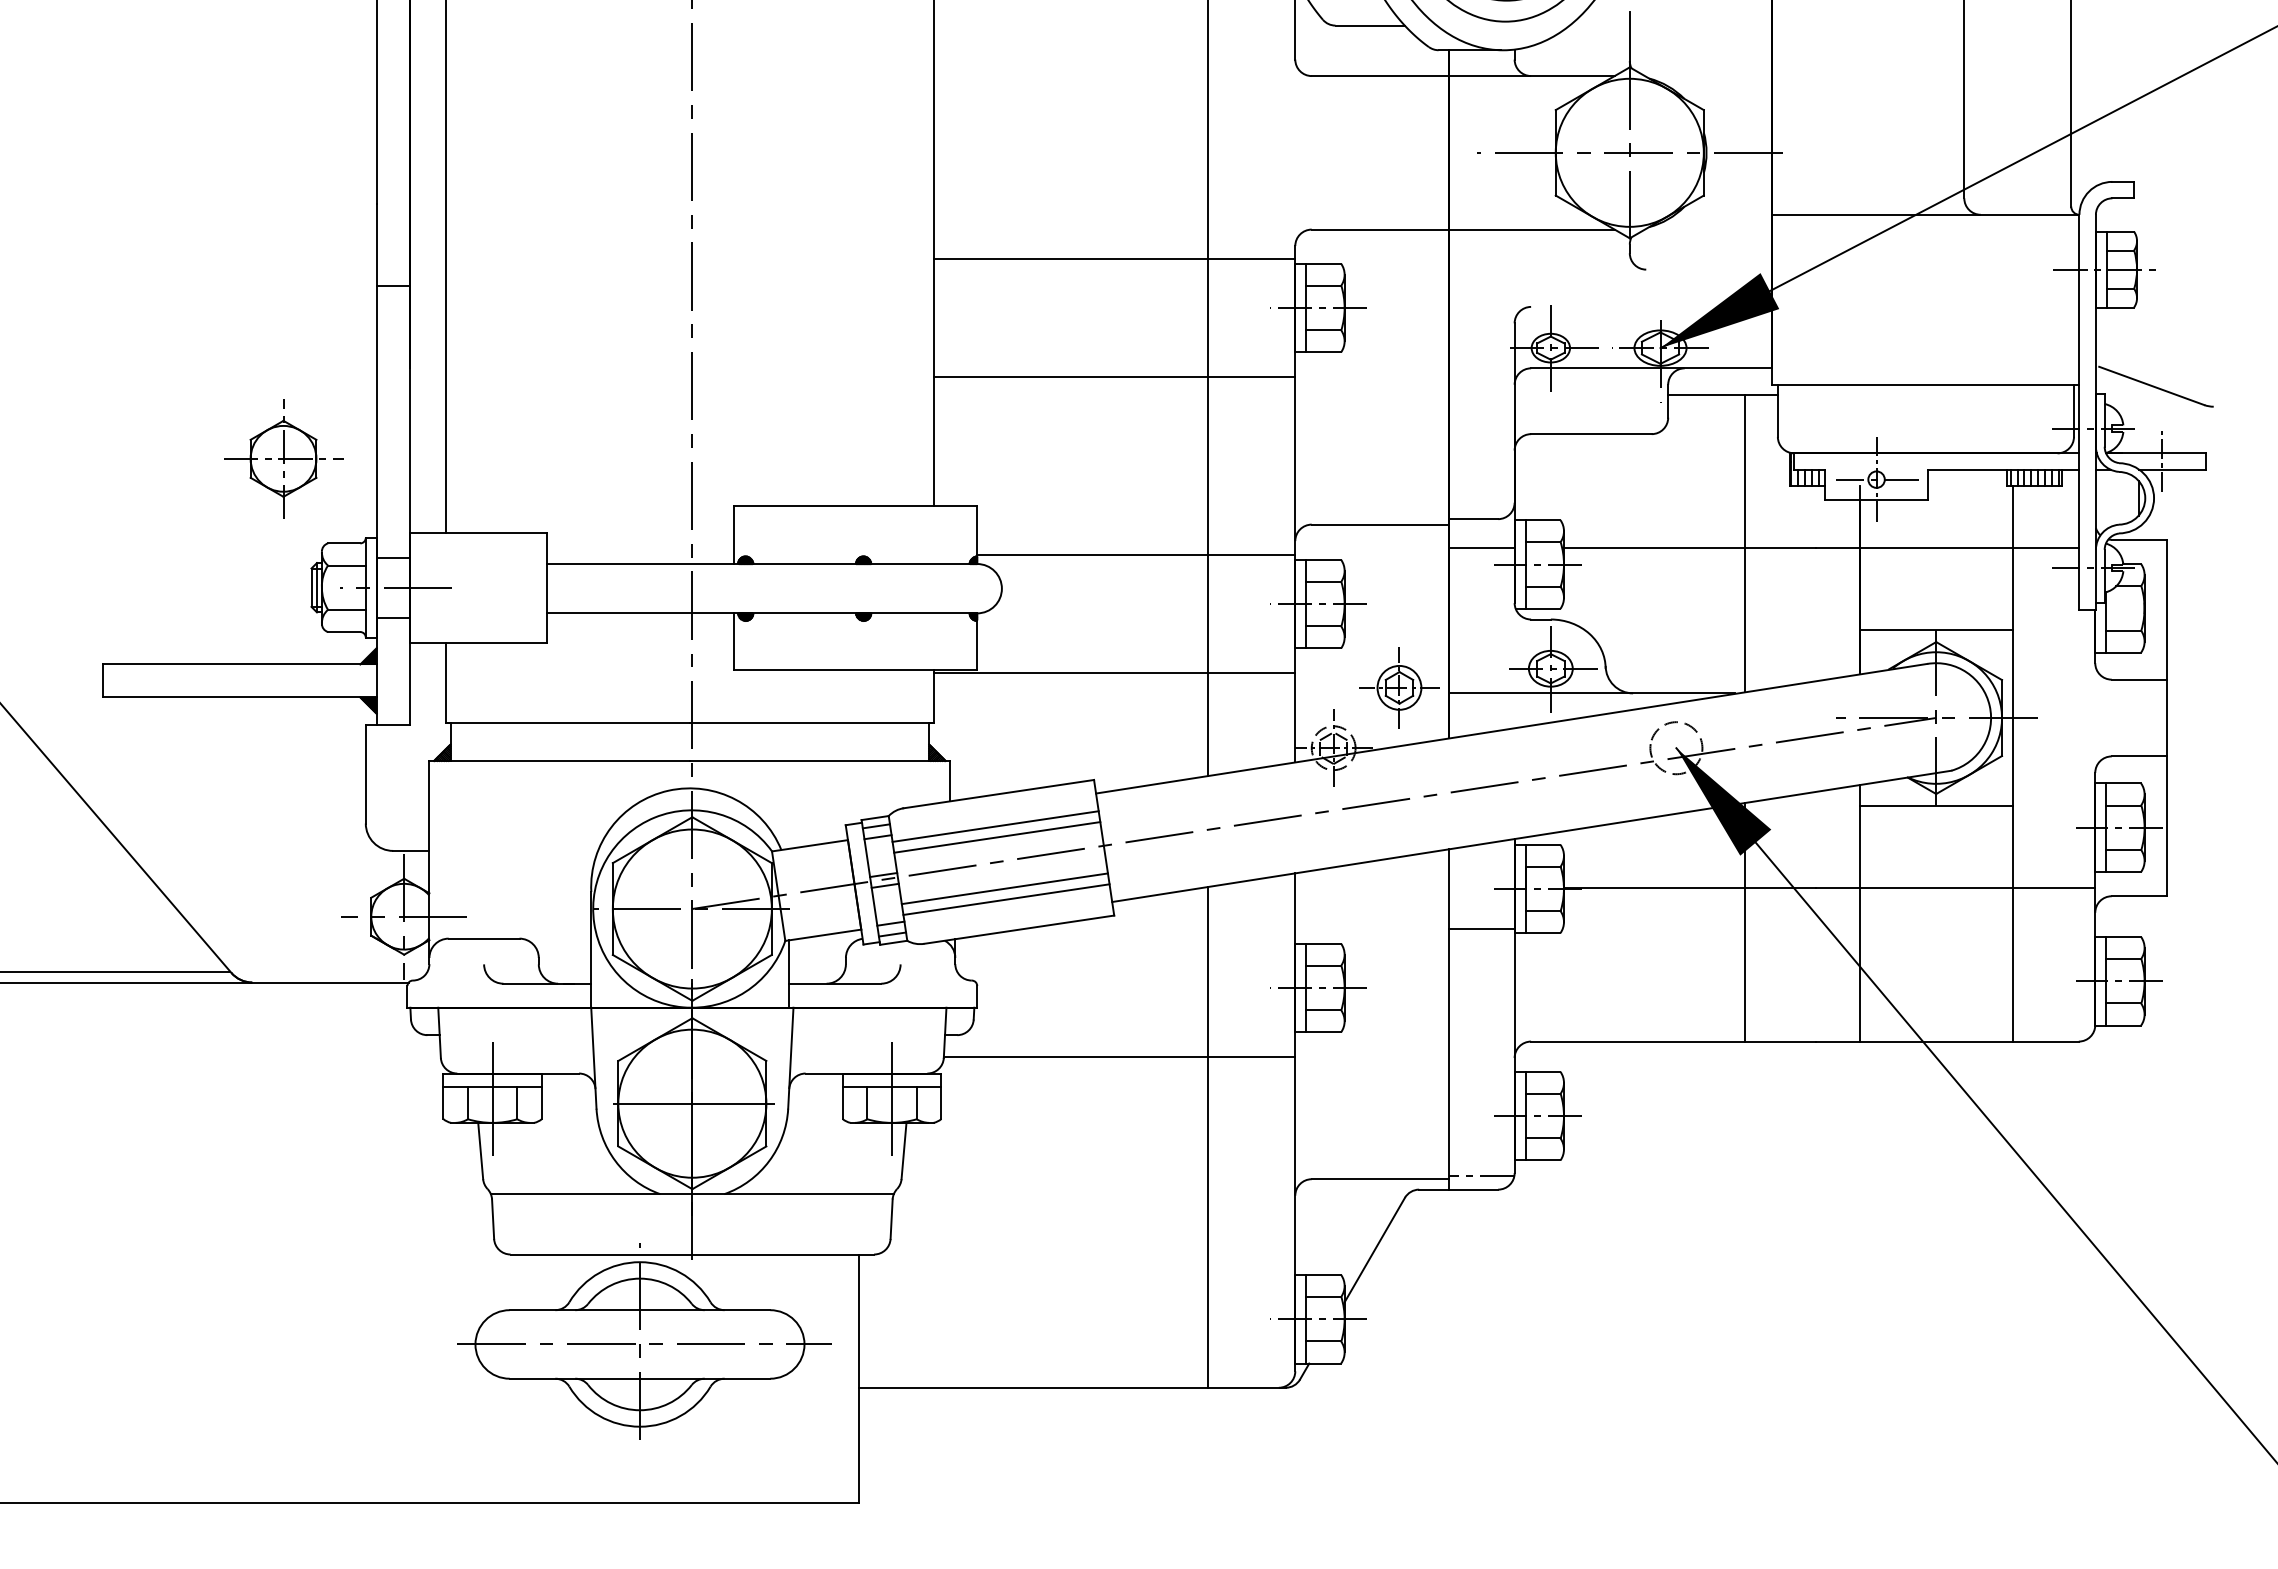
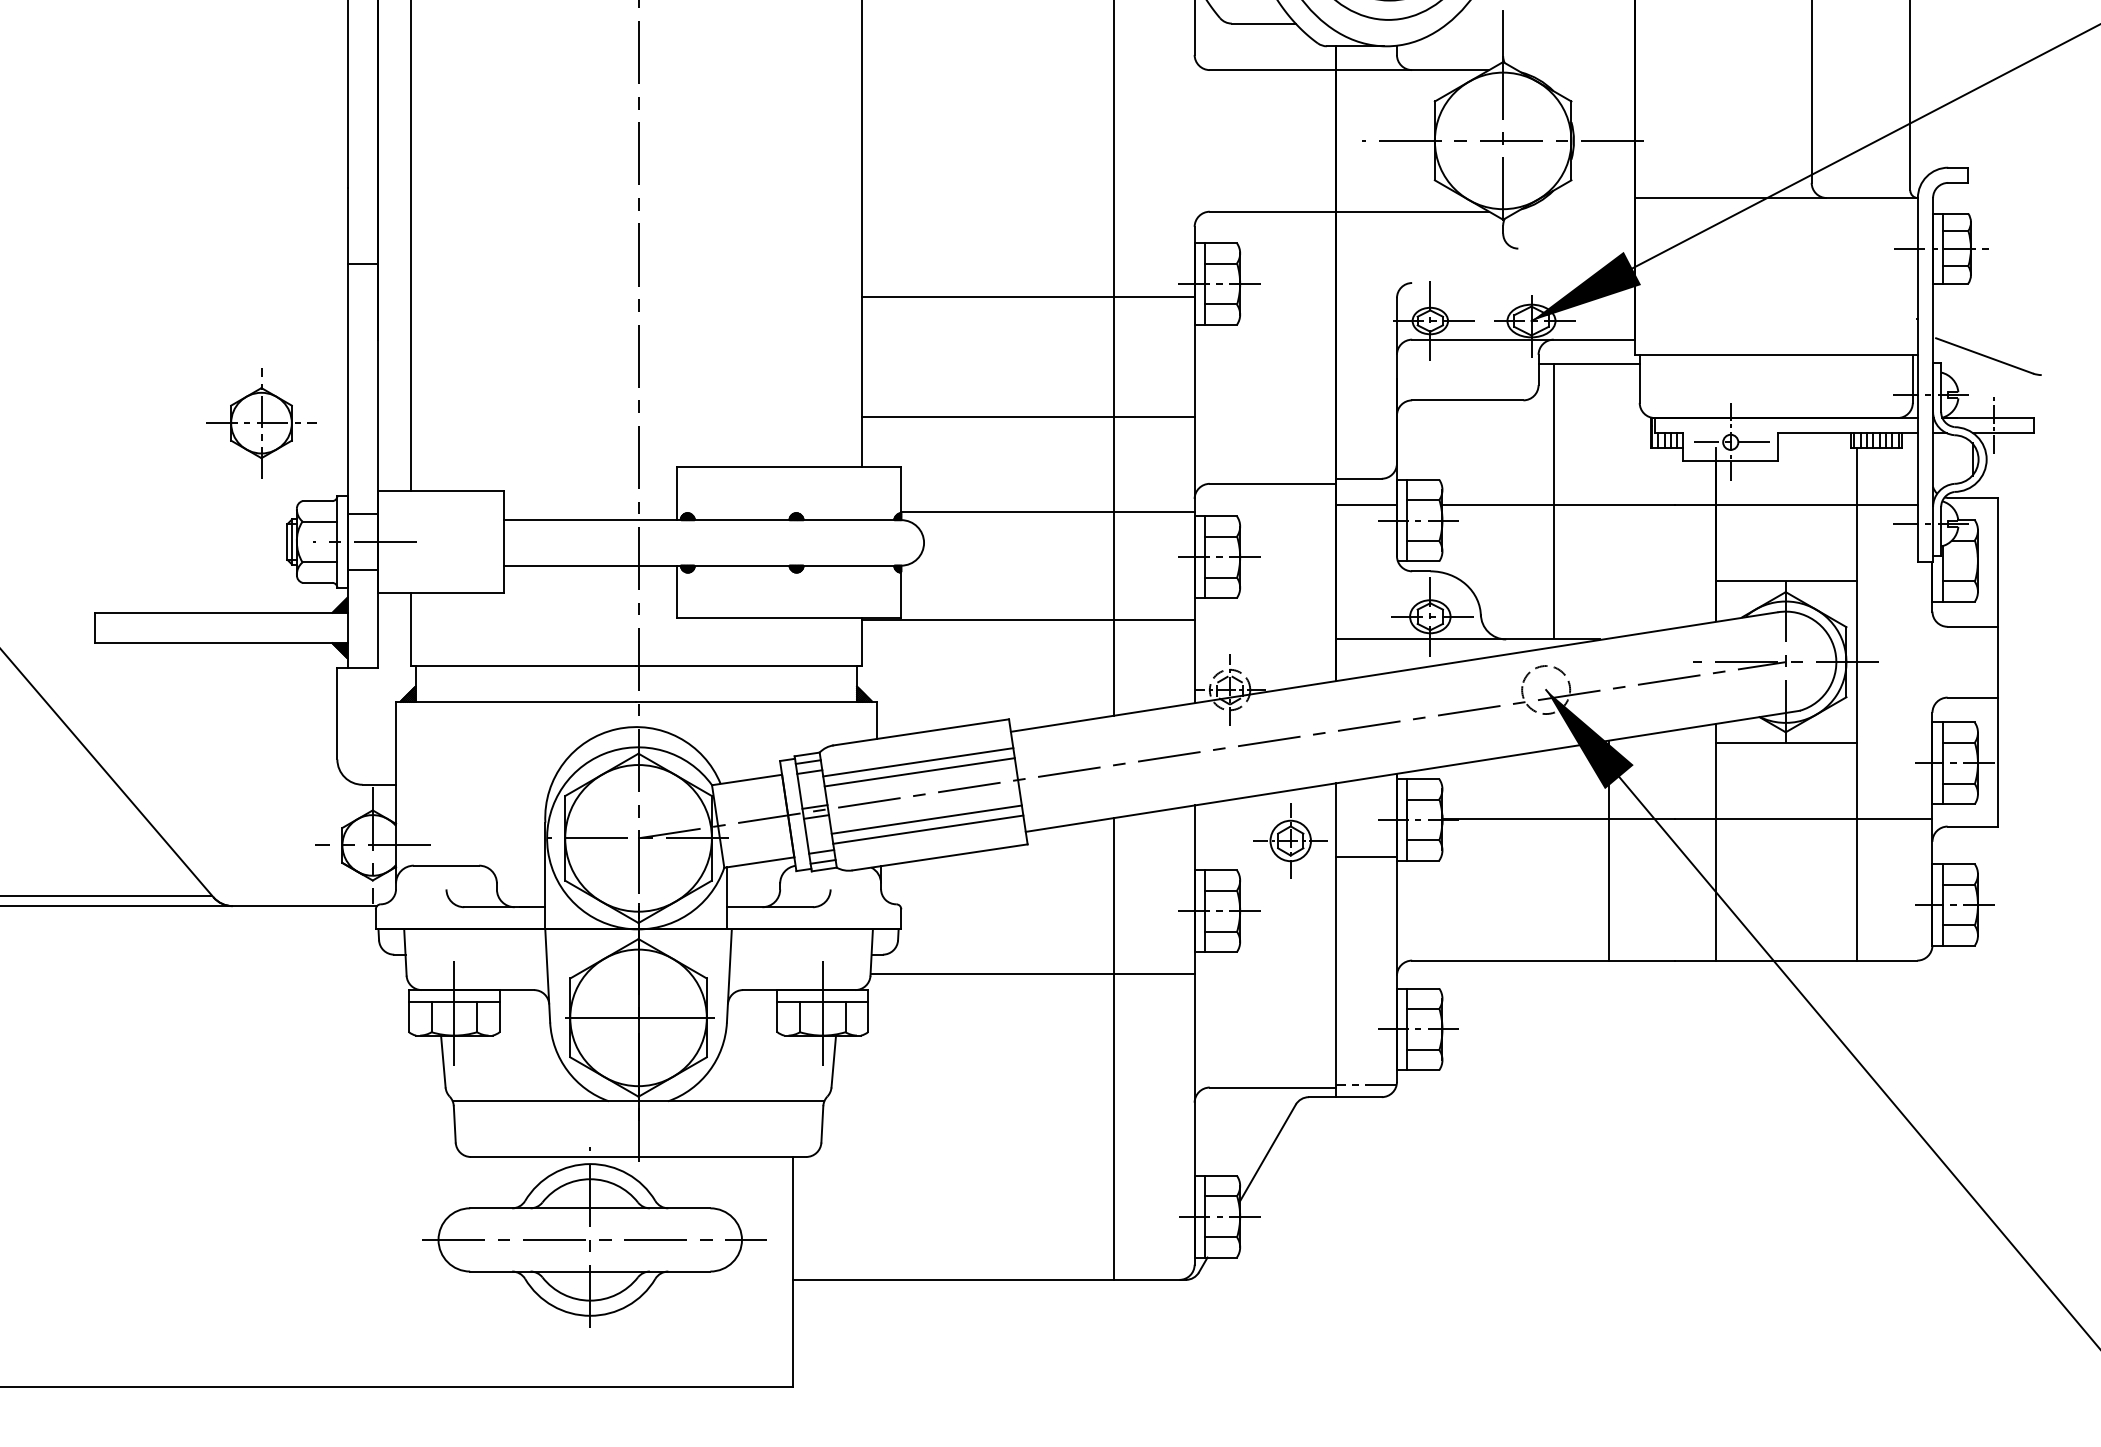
line: (1114, 258) -> (1027, 296), moved
line: (1114, 376) -> (1027, 417), moved
line: (1744, 542) -> (1553, 500), moved
part: (1399, 687) -> (1290, 840), moved

